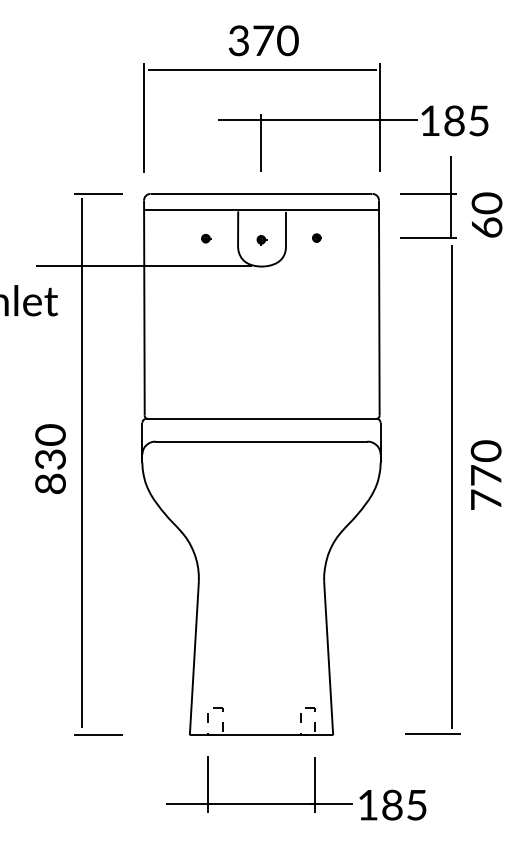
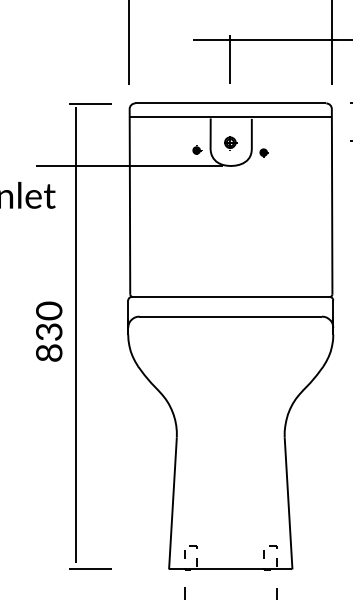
part: (316, 237) -> (263, 152), moved
part: (206, 238) -> (197, 150), moved
part: (261, 240) -> (230, 143), size x1.6

